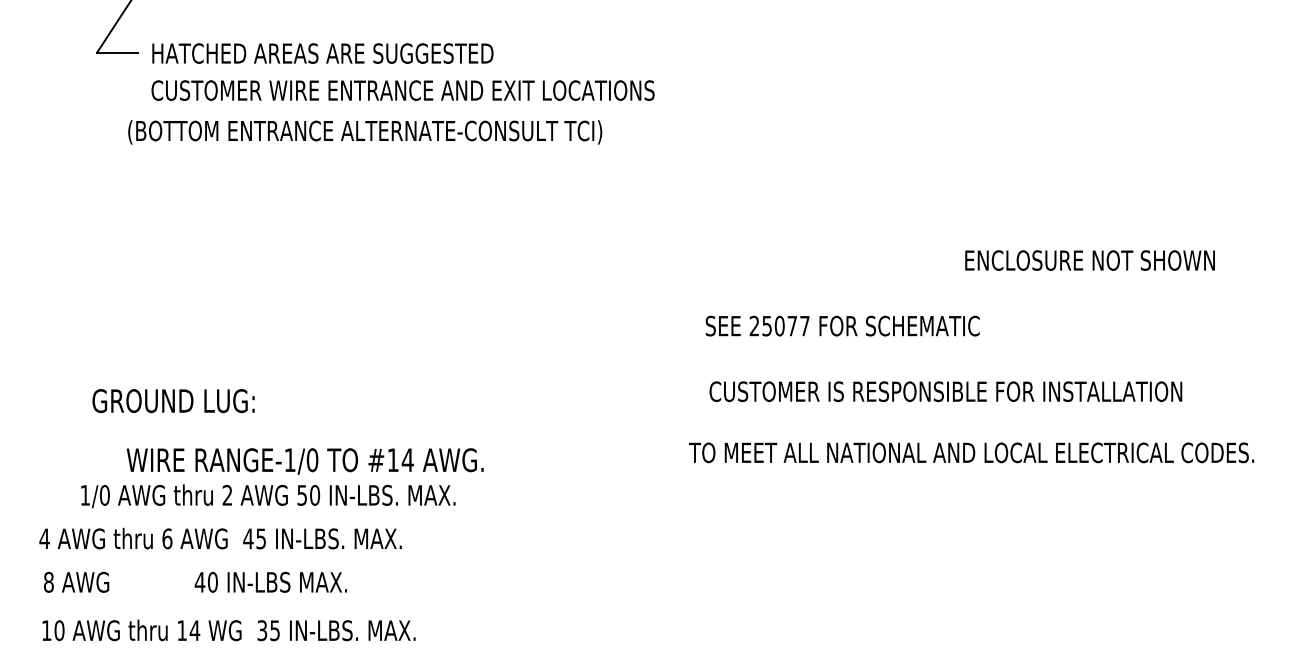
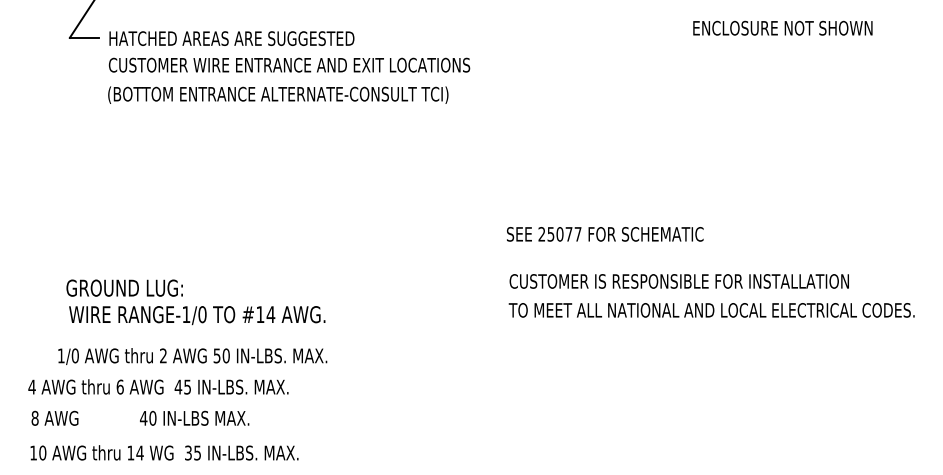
text: (365, 131) -> (278, 94), moved
text: (1089, 259) -> (782, 27), moved
text: (971, 453) -> (711, 310), moved
text: (305, 461) -> (197, 315), moved

